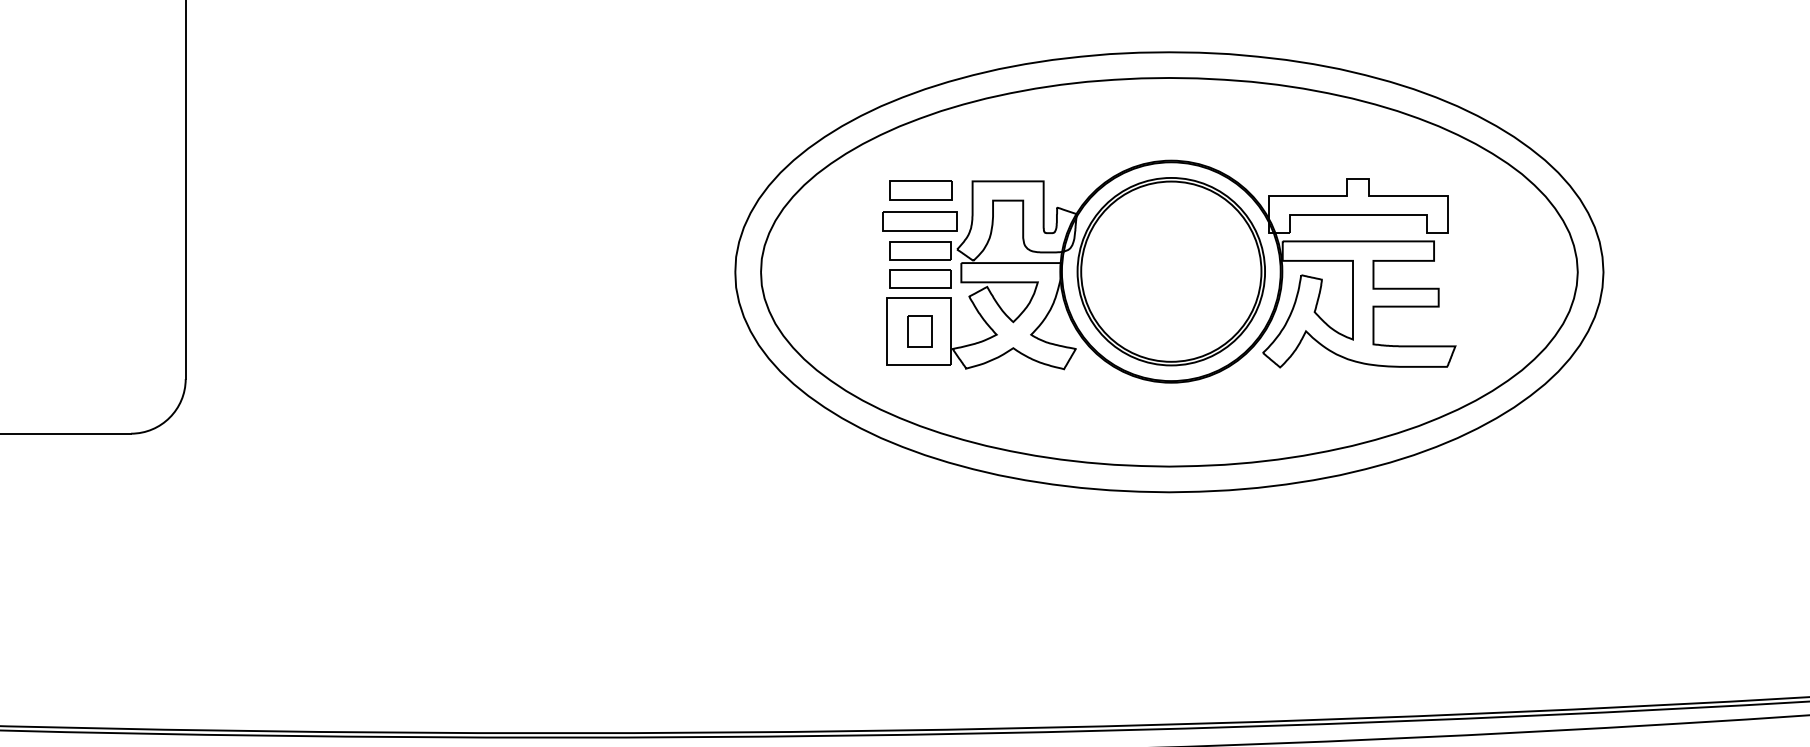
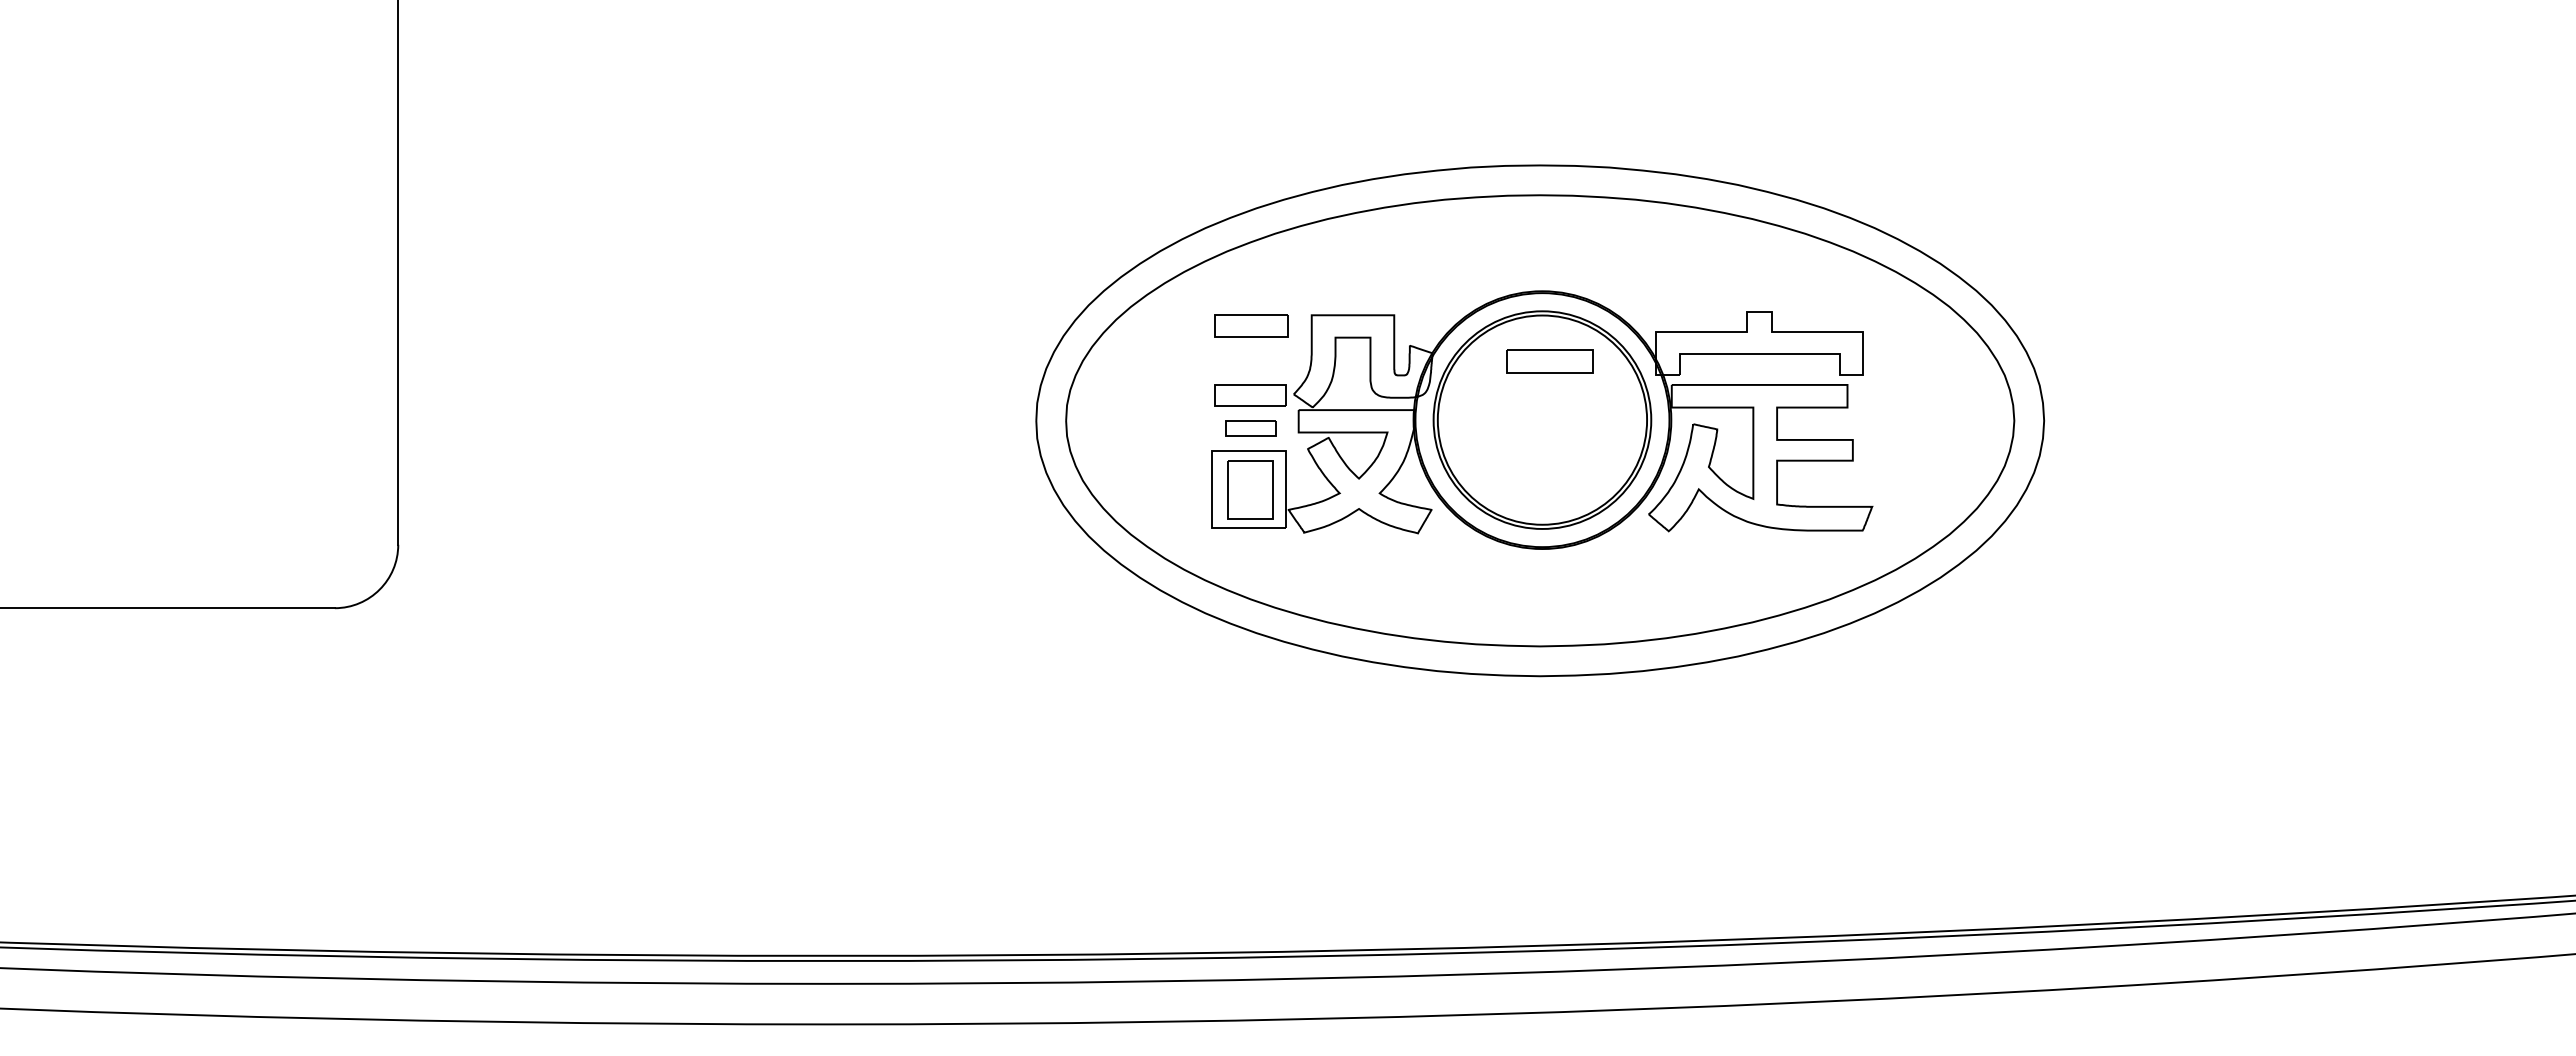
part: (919, 221) -> (1549, 361), moved
part: (919, 278) -> (1250, 428), size x0.7
part: (918, 331) -> (1249, 489), size x1.6

